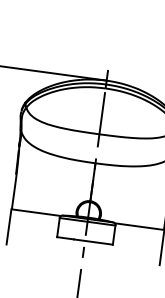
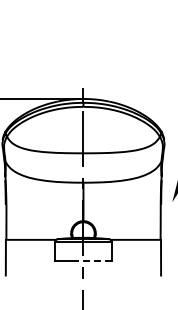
line: (92, 242) -> (91, 261), solid -> dashed

